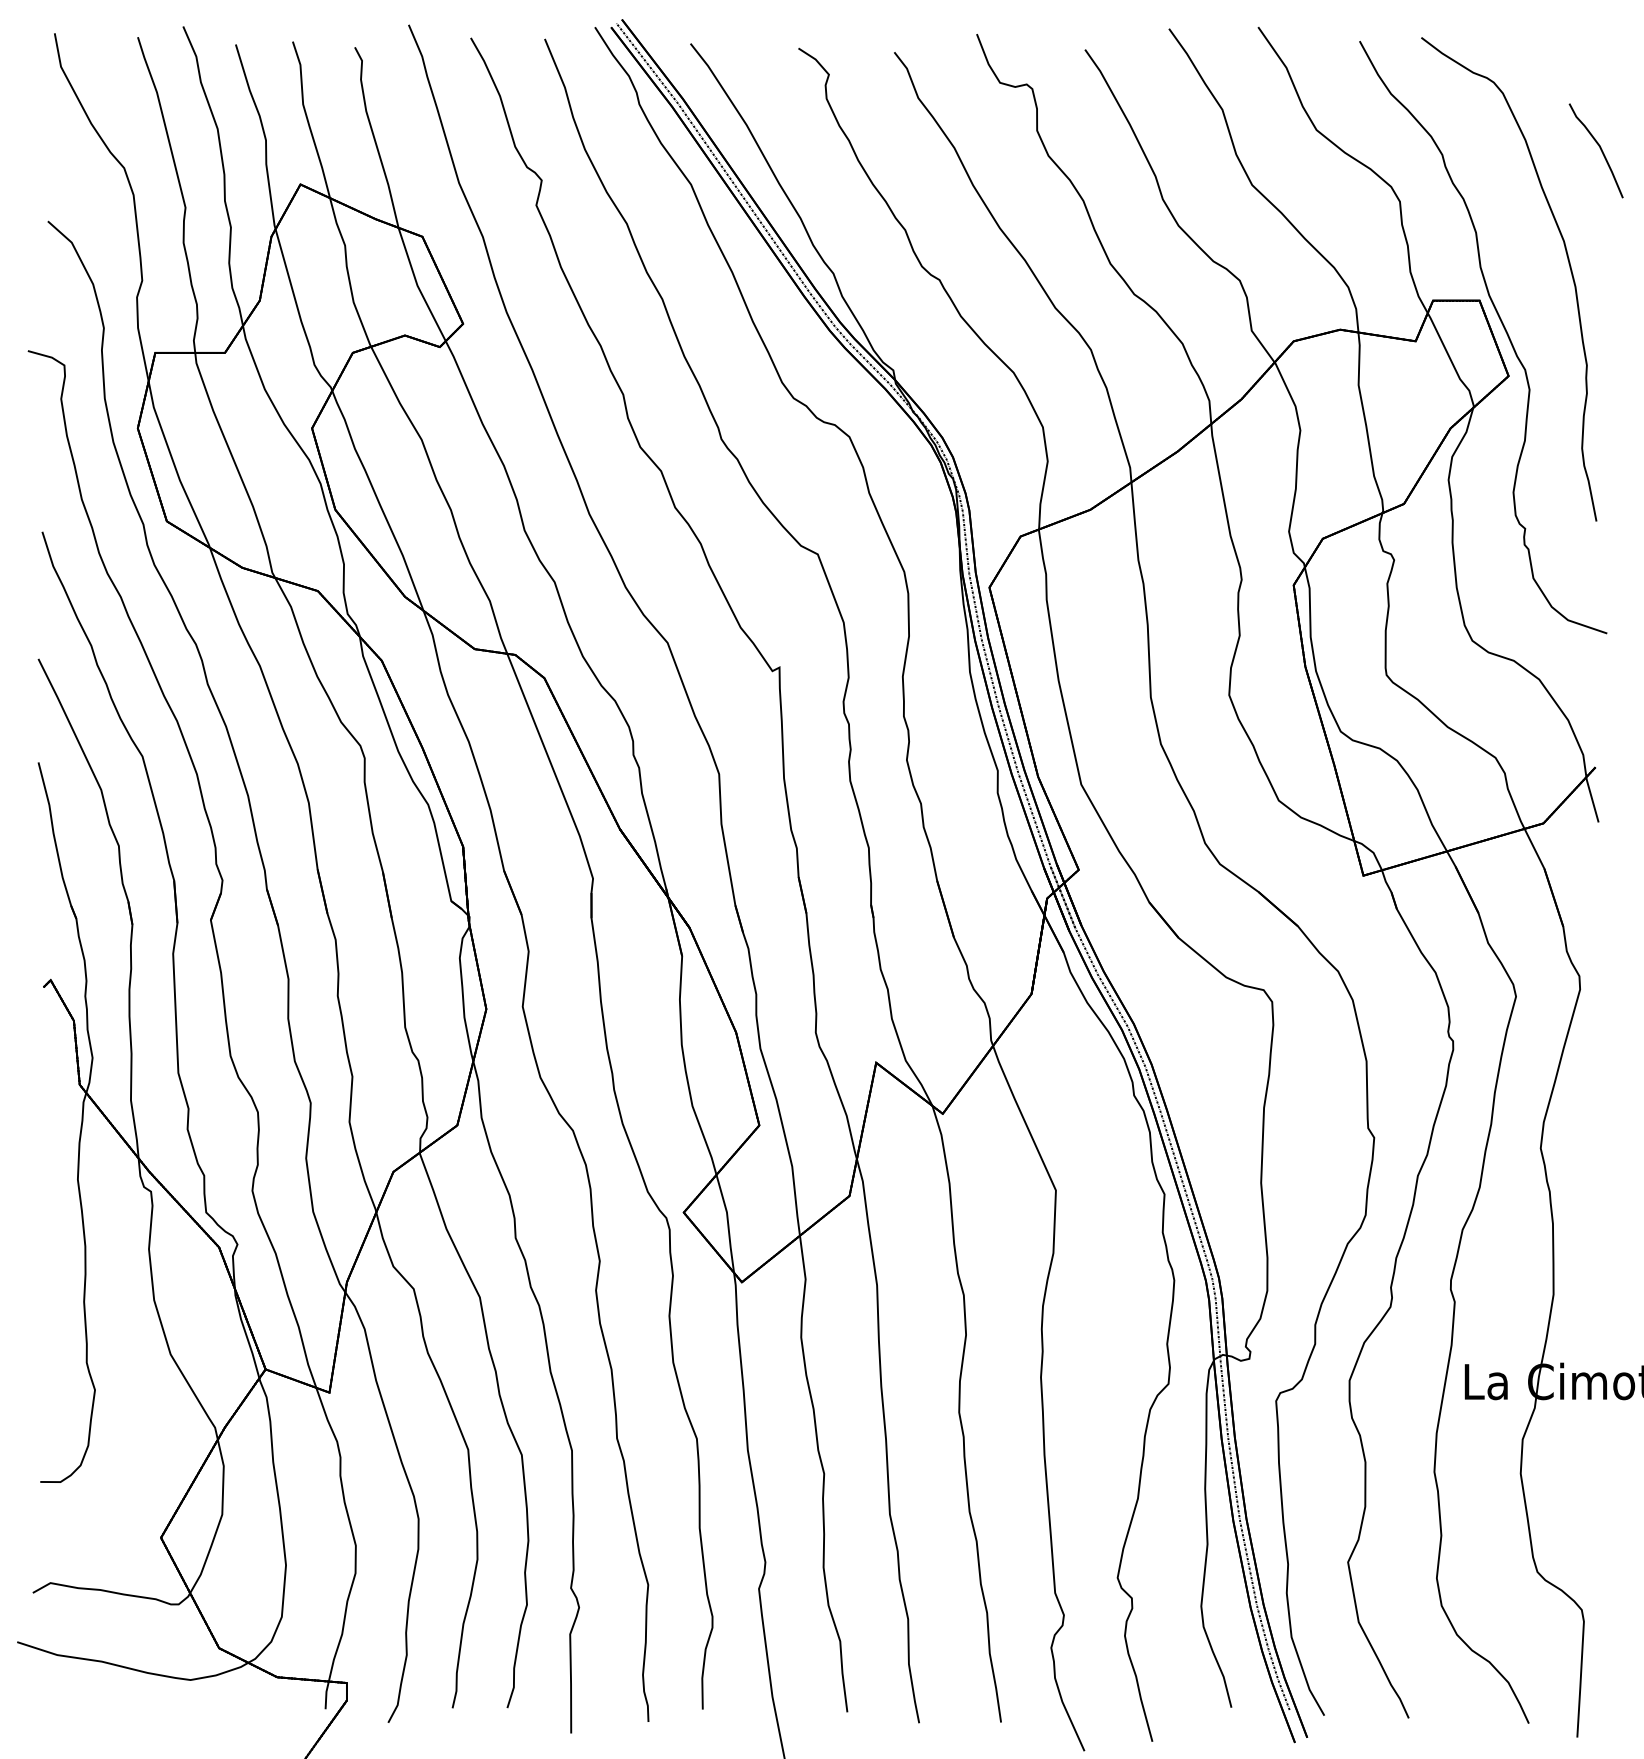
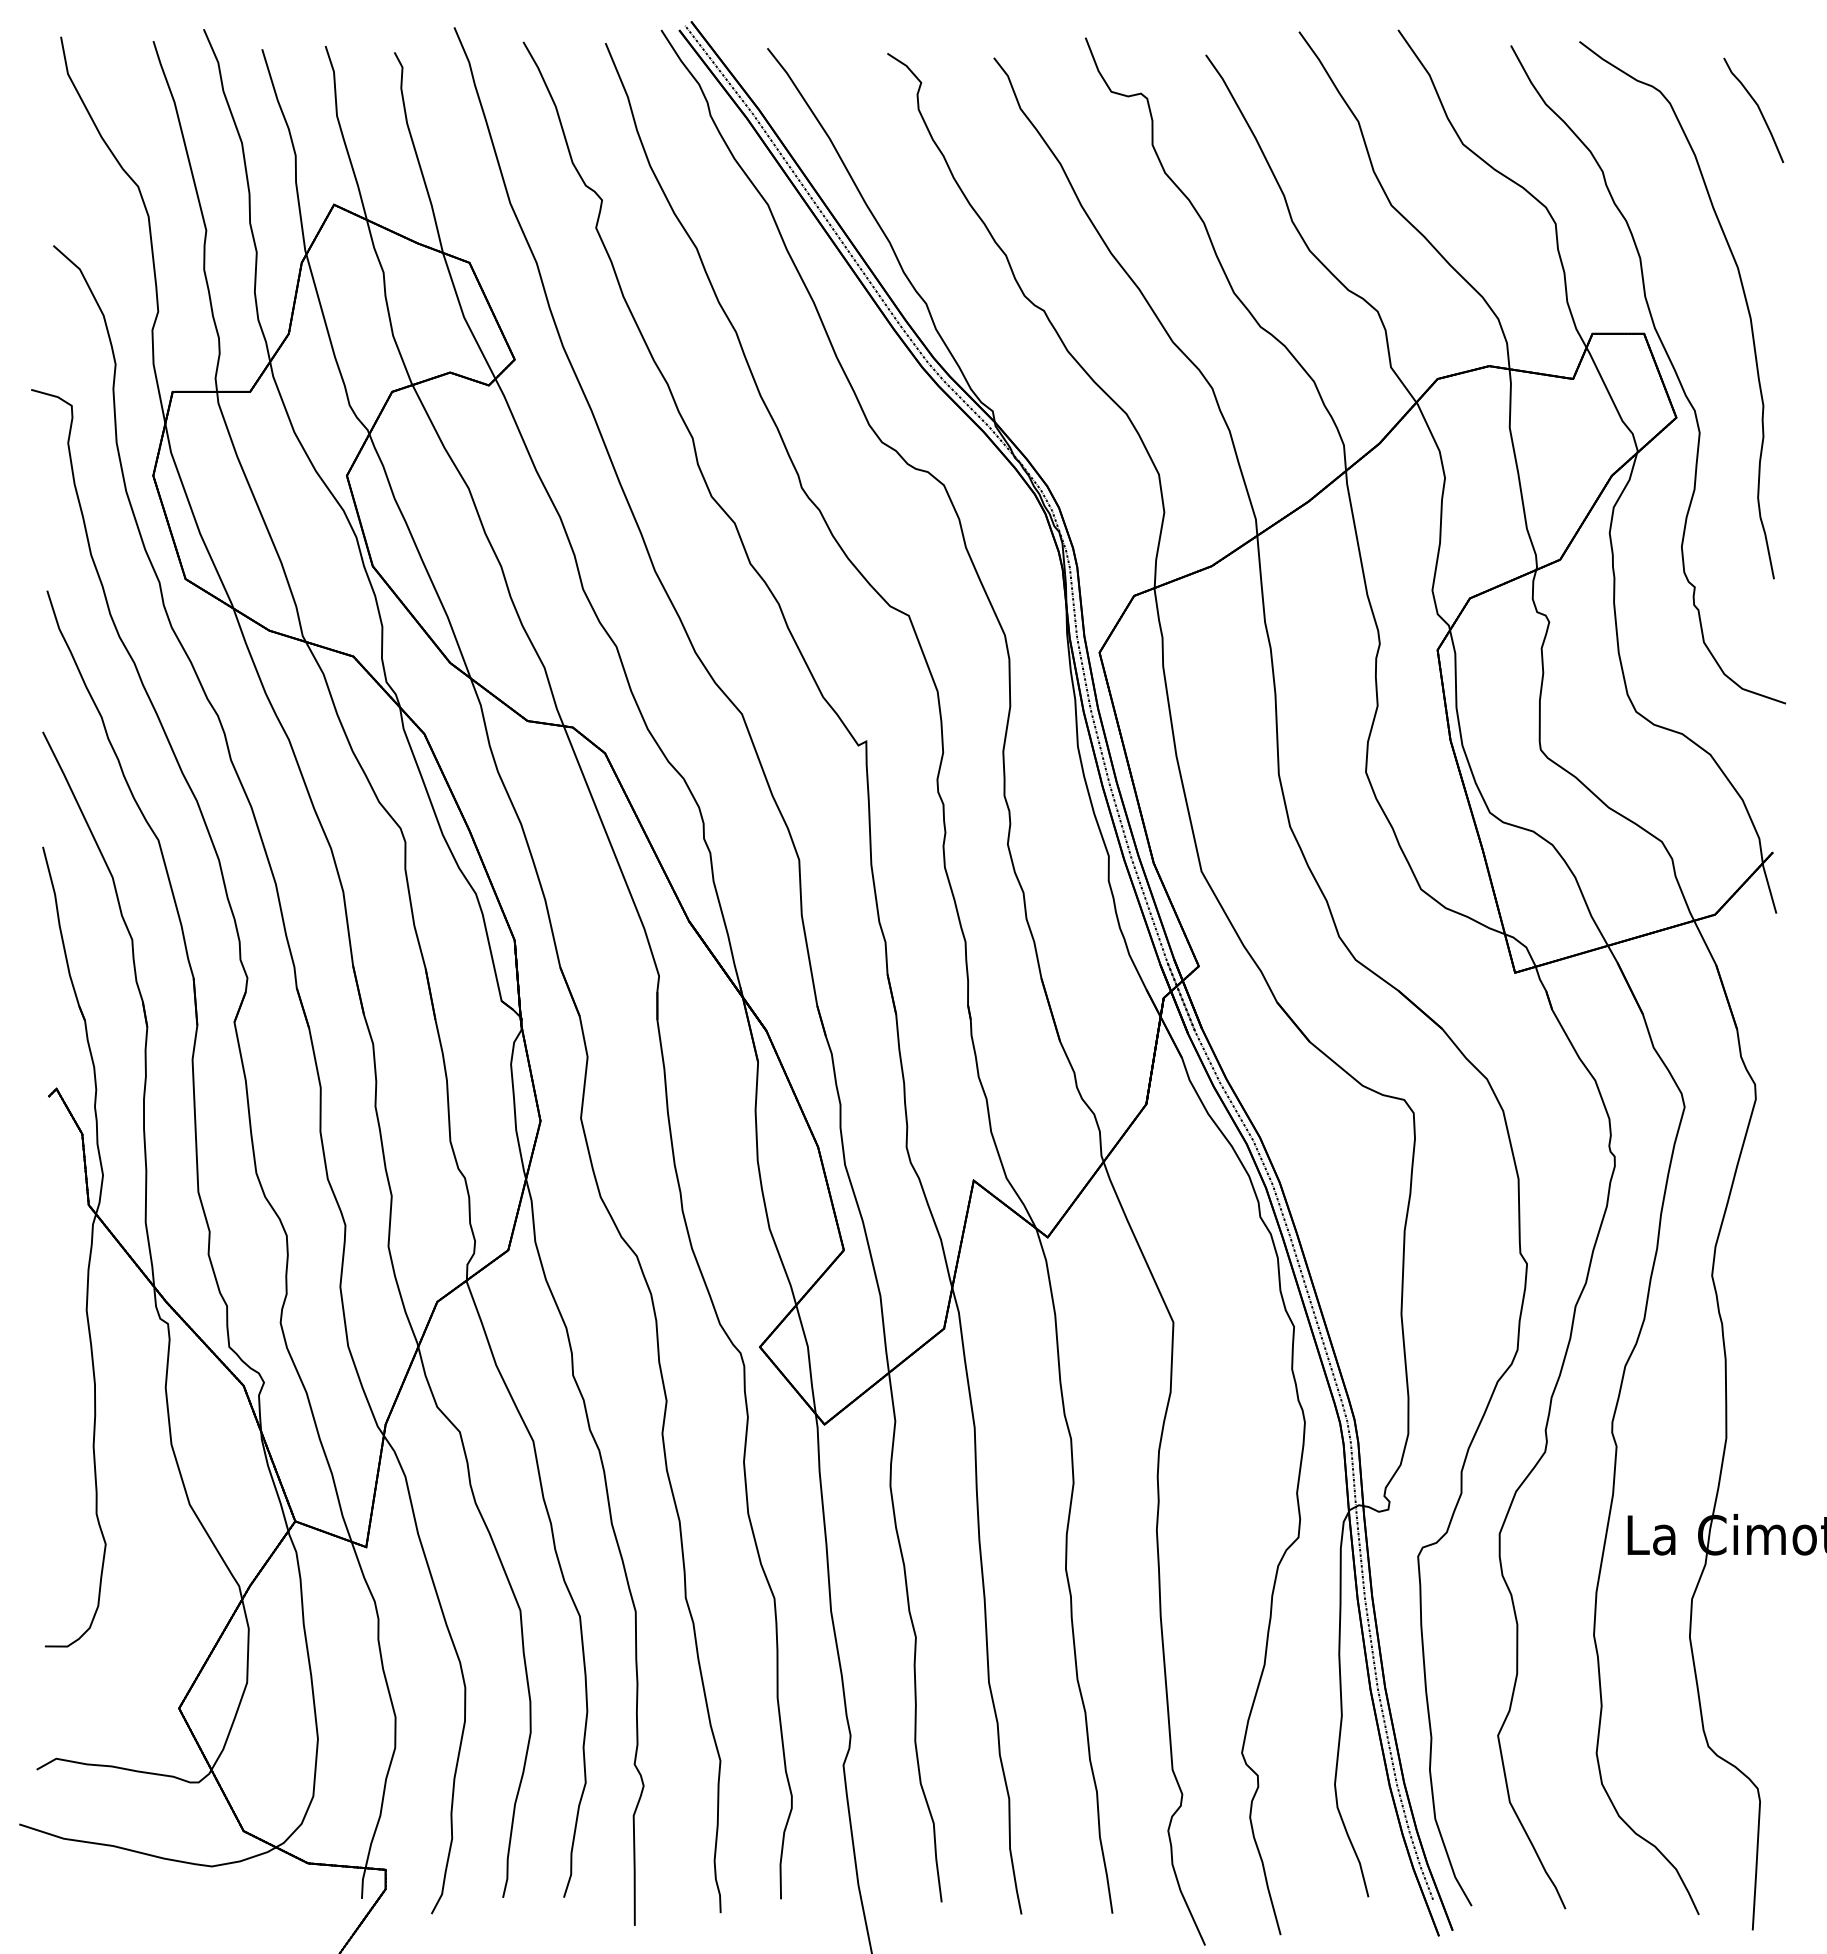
curve: (1599, 148) -> (1757, 107), moved

